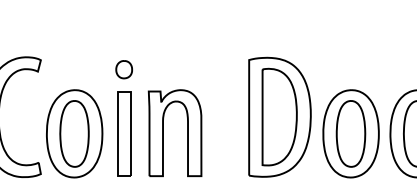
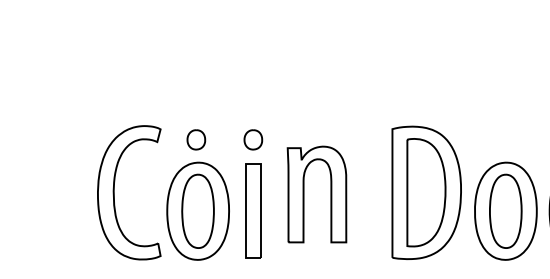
part: (73, 69) -> (196, 139), added
part: (163, 133) -> (304, 194), moved

